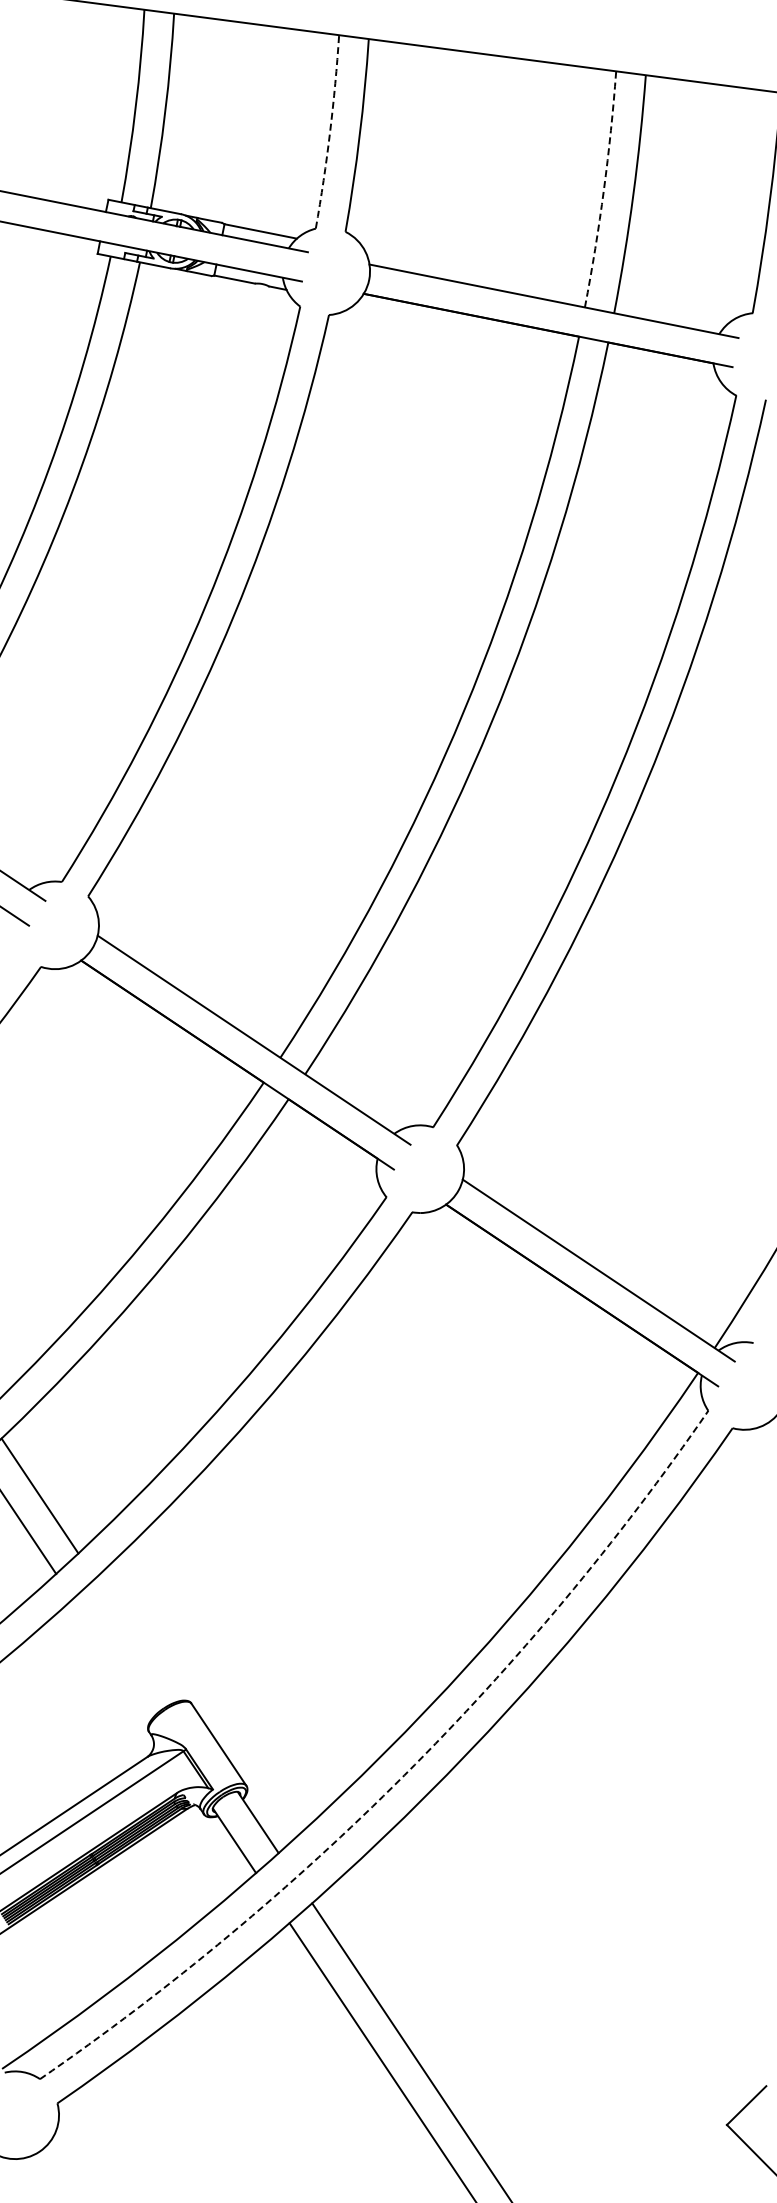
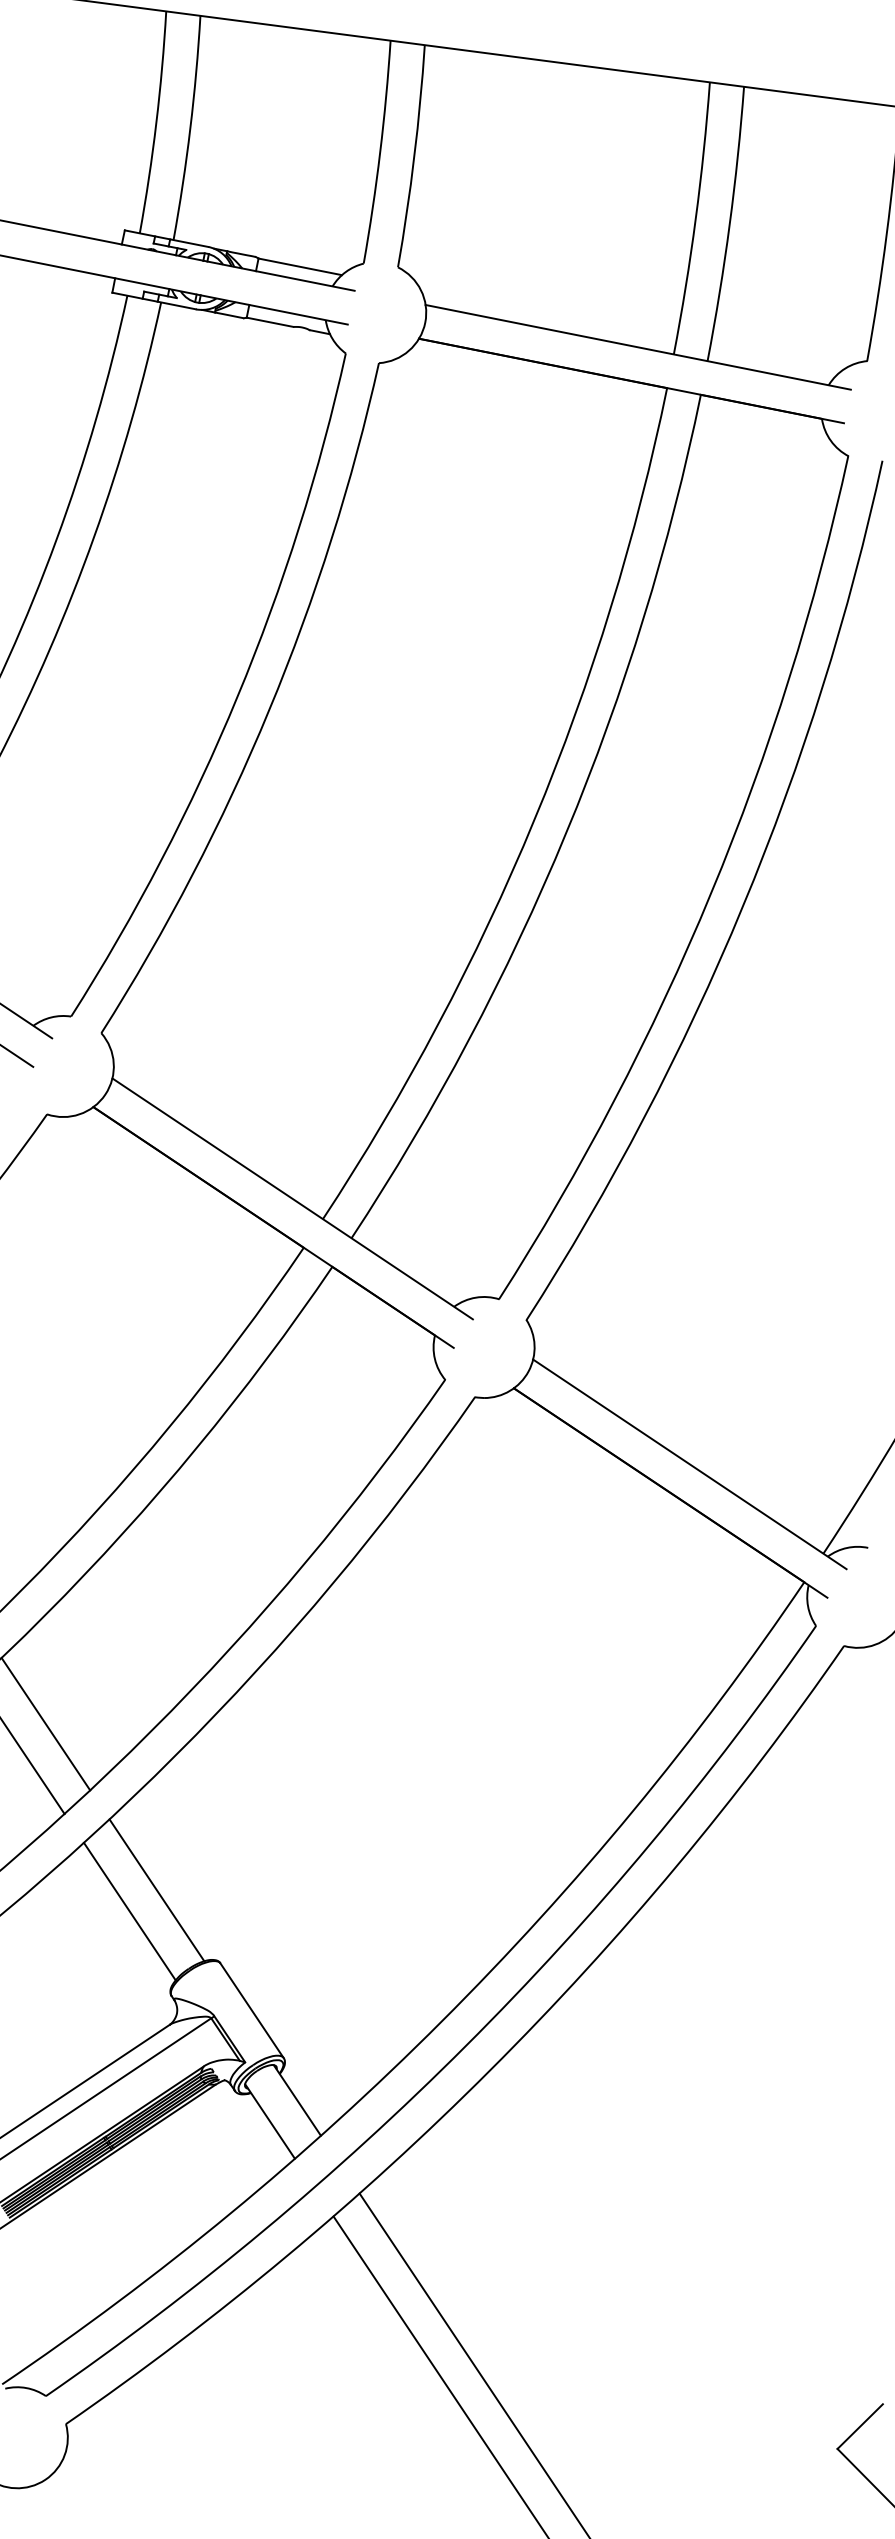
arc: (330, 132) -> (380, 152), dashed -> solid
arc: (603, 189) -> (695, 218), dashed -> solid
line: (136, 1639) -> (157, 1889), added
line: (112, 1658) -> (129, 1911), added
arc: (404, 1775) -> (465, 2046), dashed -> solid

